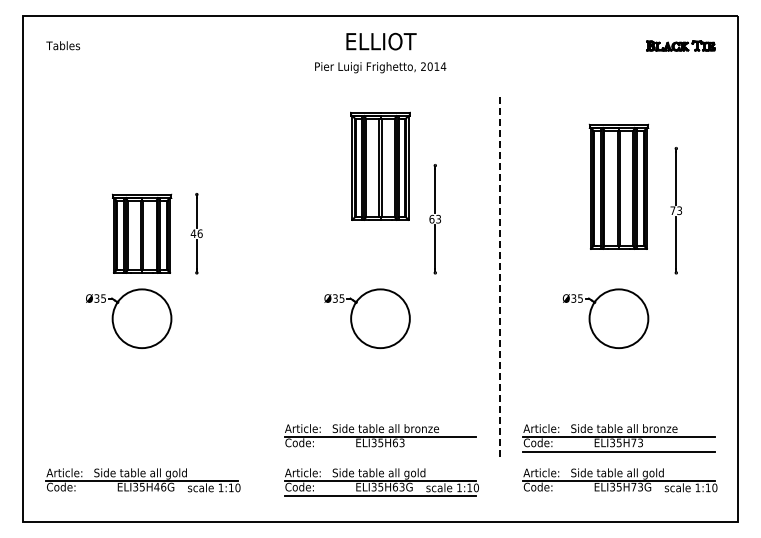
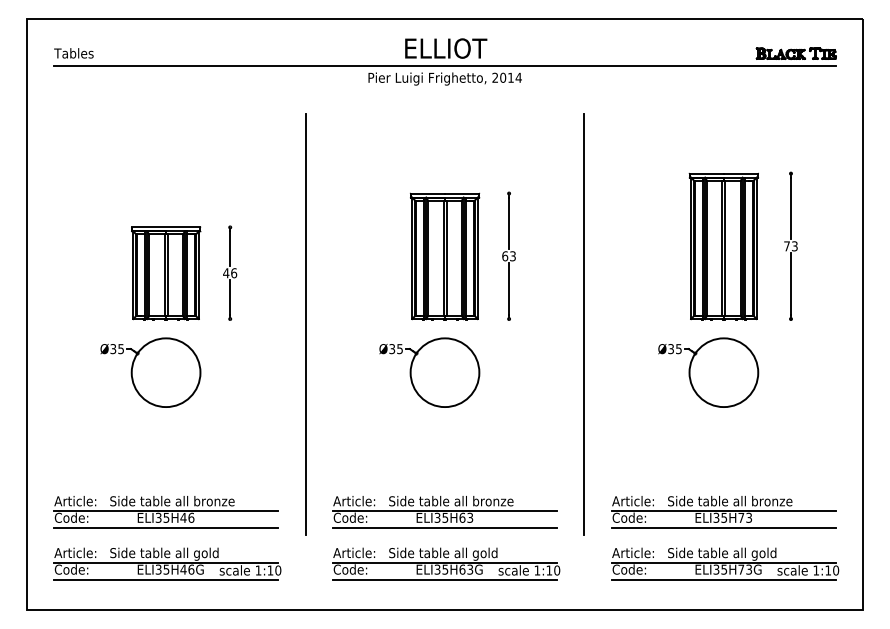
line: (380, 56) -> (445, 65), added
part: (380, 165) -> (445, 255), moved
part: (618, 186) -> (723, 246), moved
line: (261, 277) -> (305, 324), added
line: (499, 278) -> (584, 325), dashed -> solid
part: (141, 438) -> (165, 512), added
line: (380, 451) -> (445, 527), added
line: (141, 495) -> (165, 579), added
line: (618, 495) -> (723, 579), added

